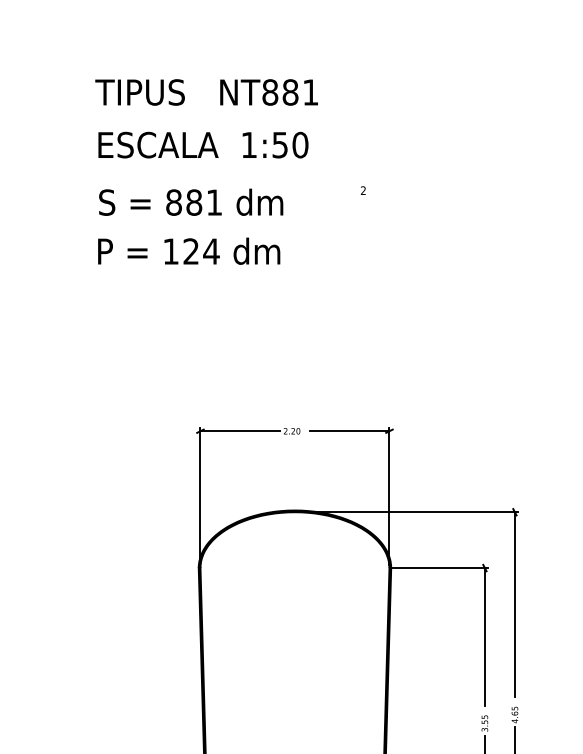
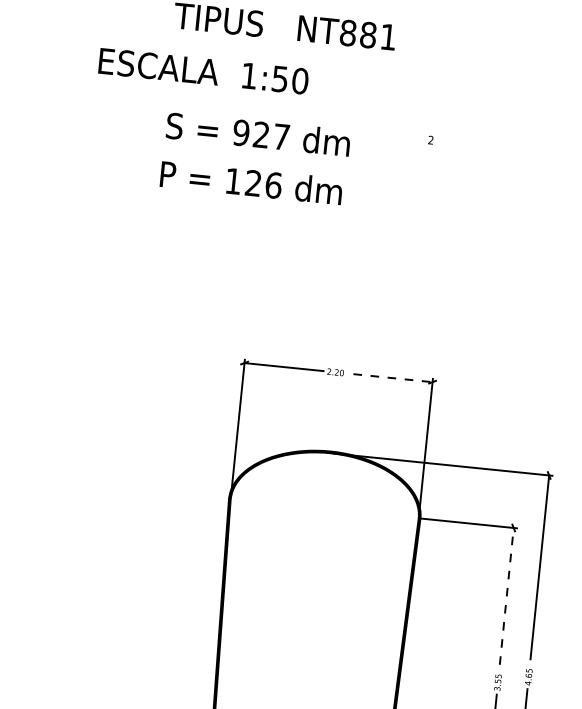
text: (203, 144) -> (203, 70), moved
text: (193, 202) -> (260, 134), 881 -> 927
text: (211, 251) -> (273, 185), 124 -> 126
line: (349, 431) -> (392, 378), solid -> dashed
line: (484, 636) -> (506, 596), solid -> dashed

